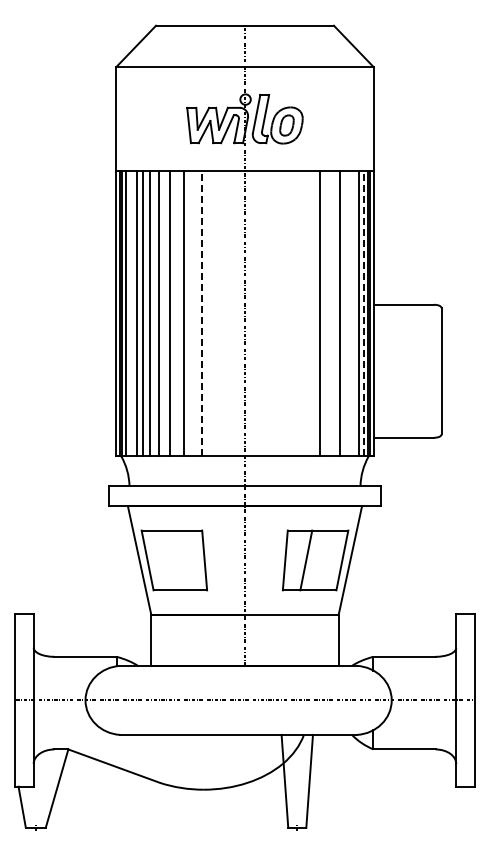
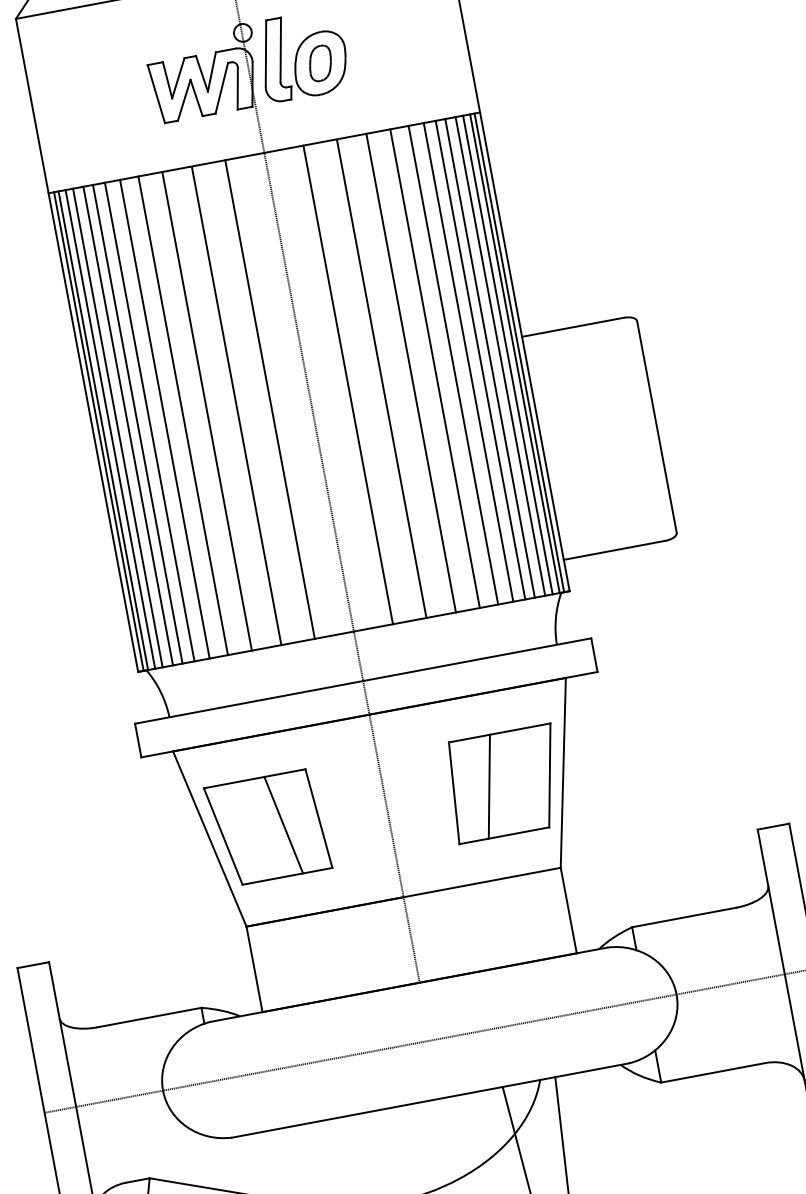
line: (130, 313) -> (117, 427), added
line: (201, 313) -> (236, 405), dashed -> solid
line: (221, 313) -> (269, 399), added
line: (268, 313) -> (348, 384), added
line: (288, 313) -> (382, 378), added
line: (305, 313) -> (410, 372), added
line: (331, 313) -> (454, 364), added
line: (347, 313) -> (480, 359), added
line: (352, 313) -> (489, 358), added
line: (363, 313) -> (507, 354), dashed -> solid
line: (183, 560) -> (283, 825), added

